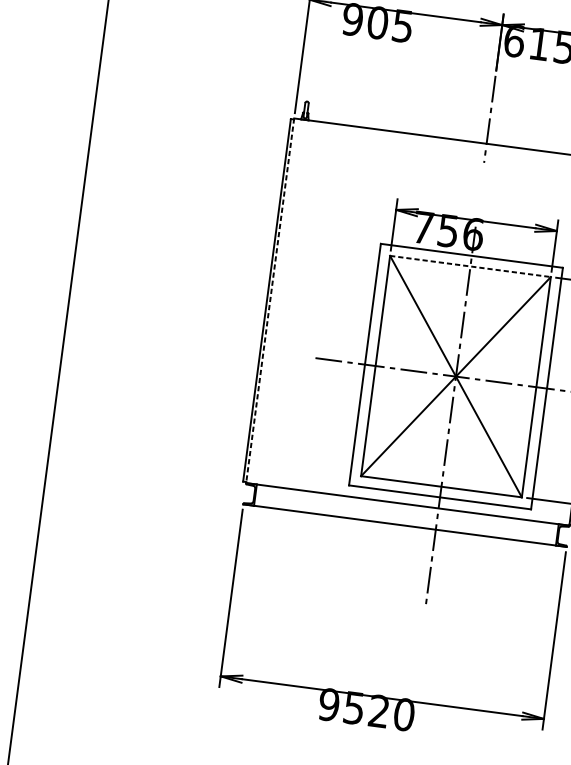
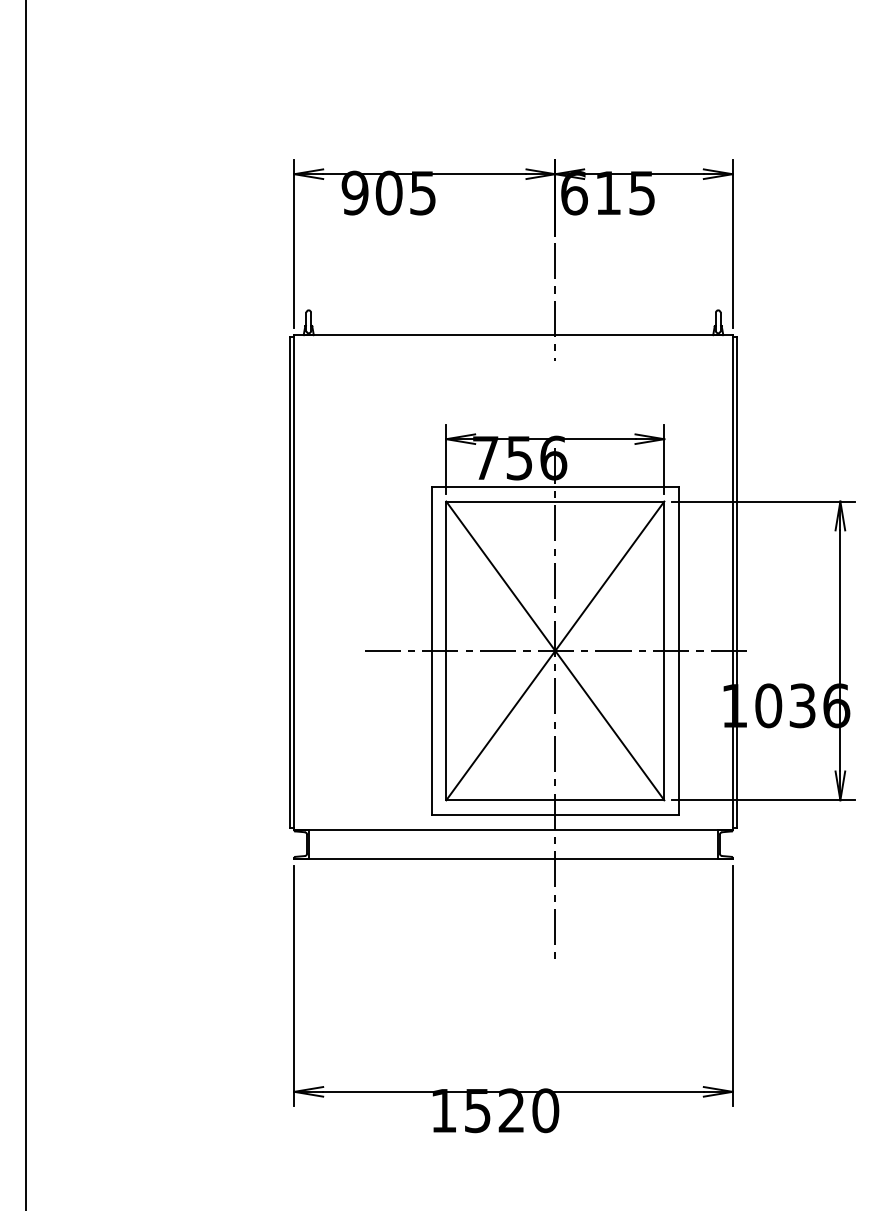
line: (470, 266) -> (555, 501), dashed -> solid
line: (270, 300) -> (294, 582), dashed -> solid
text: (328, 704) -> (443, 1110), 9520 -> 1520

